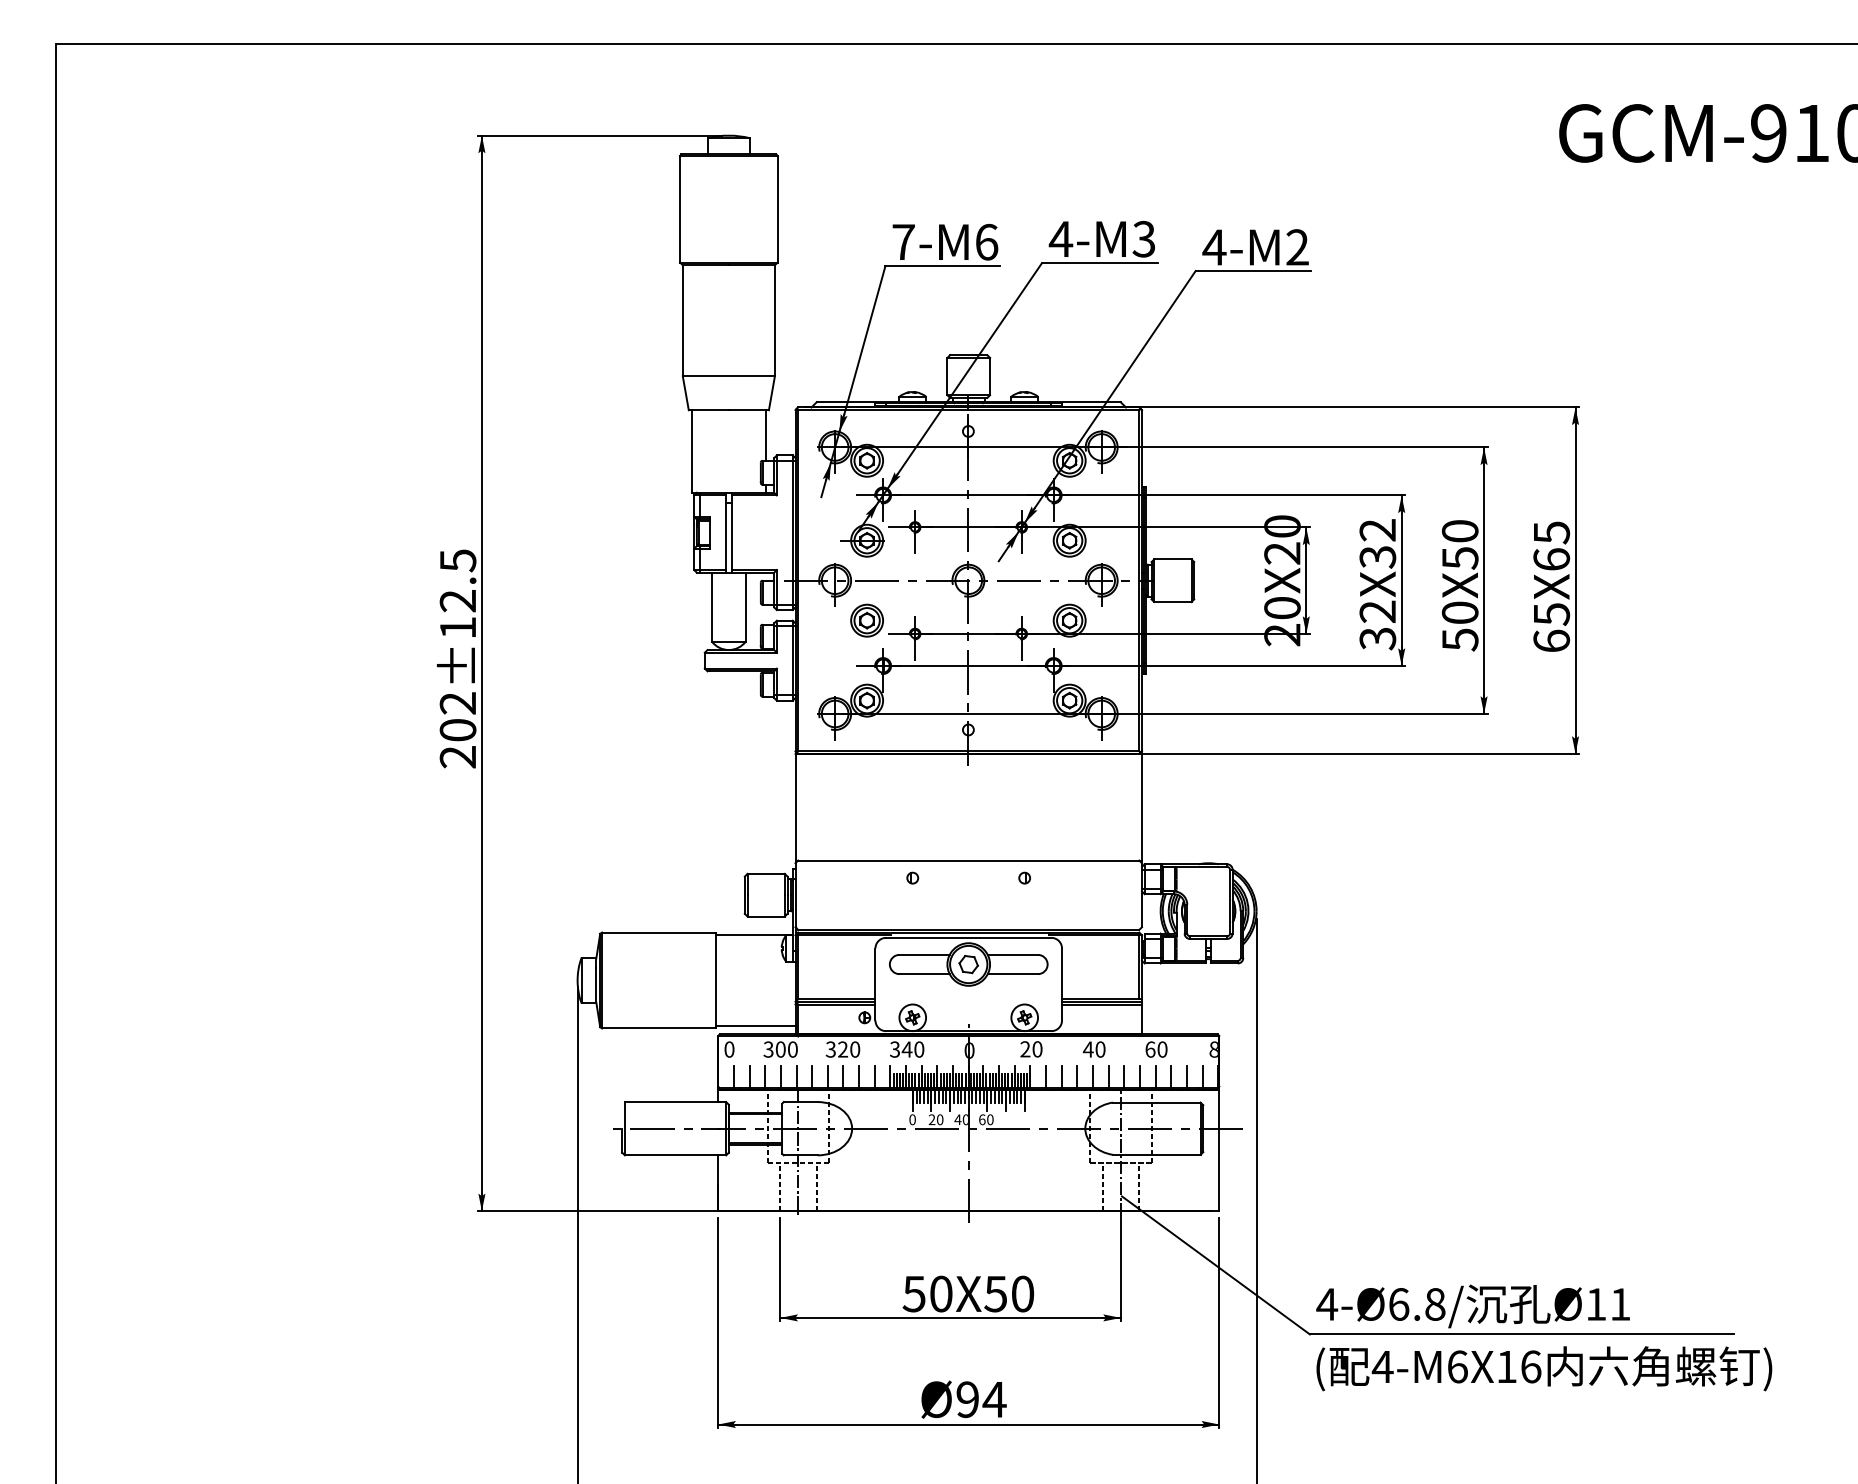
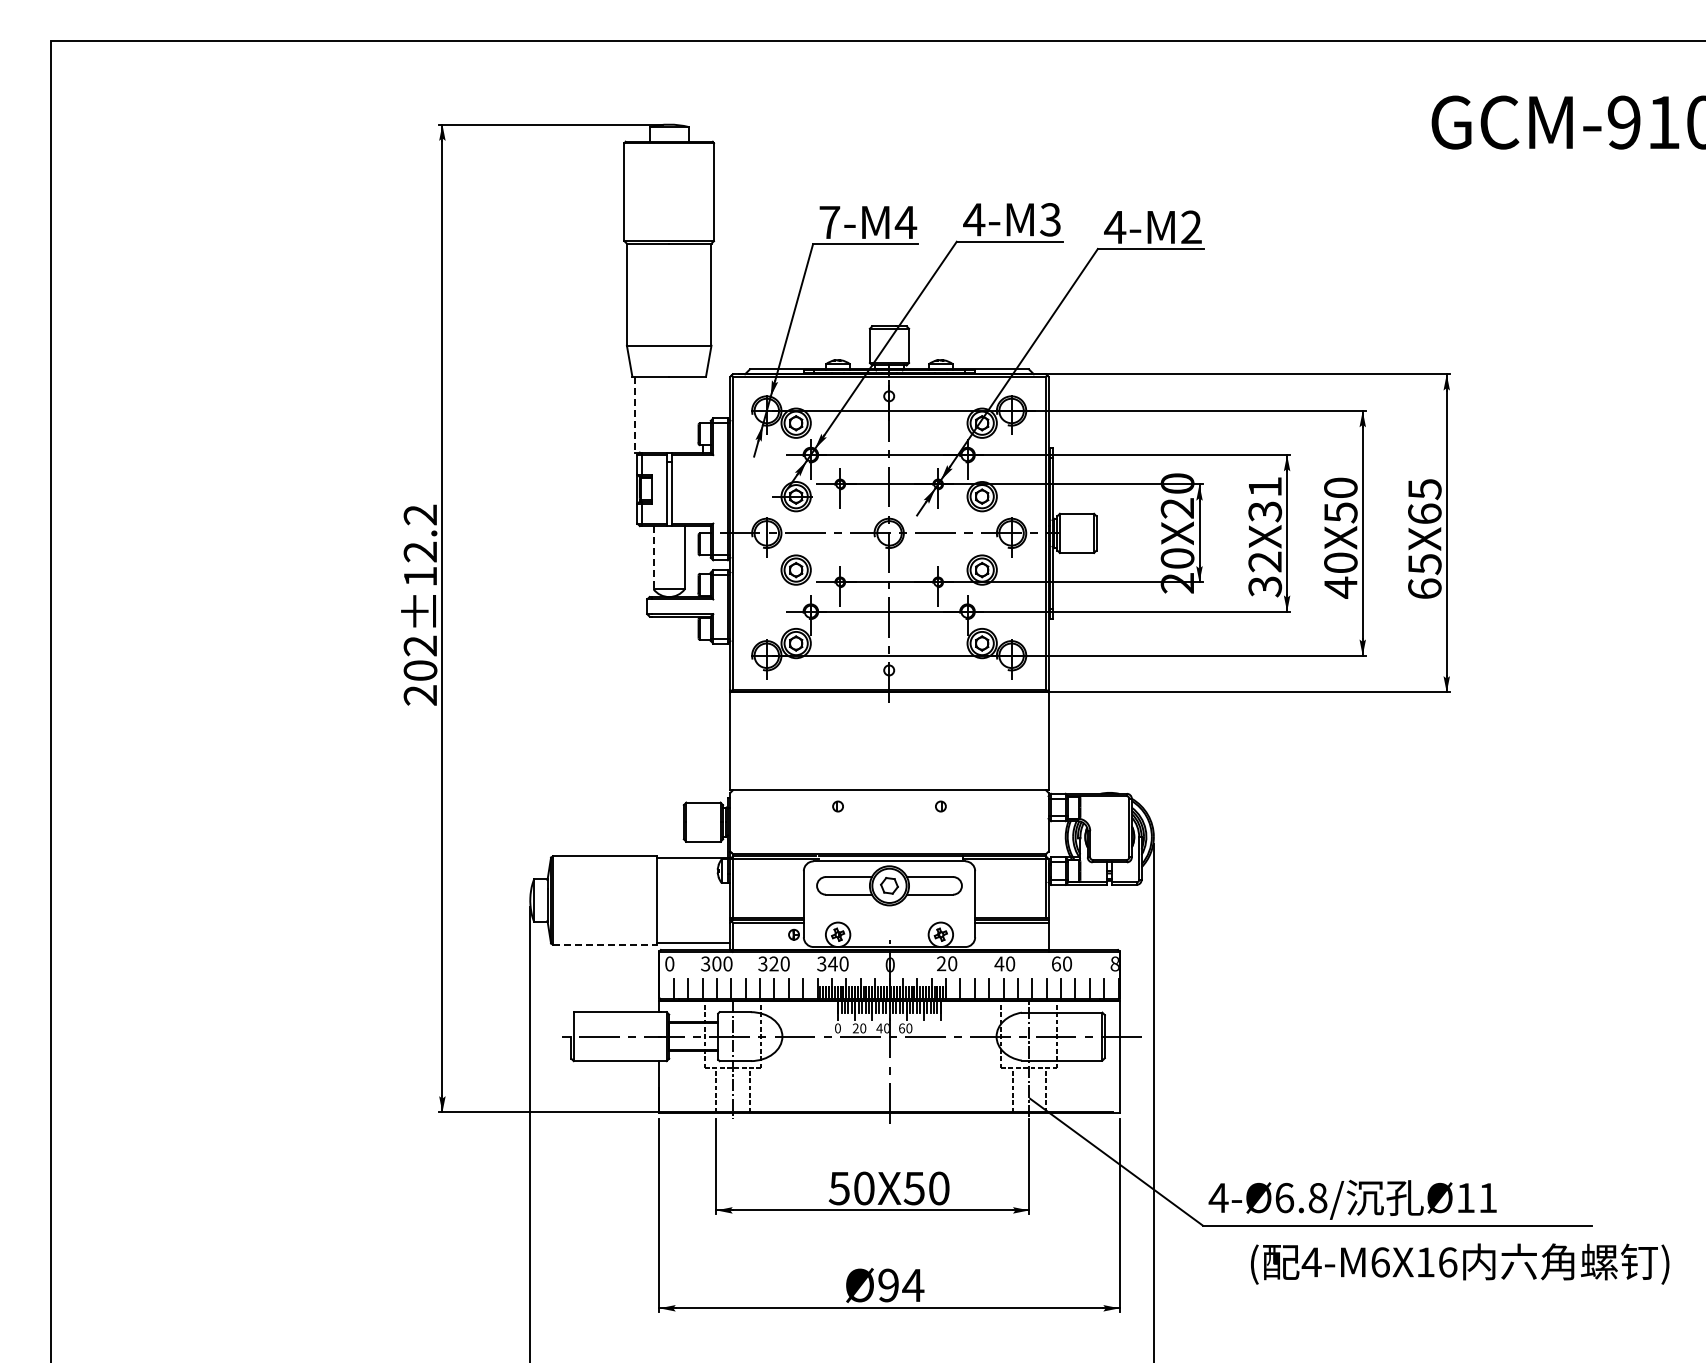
text: (986, 242) -> (905, 222), 7-M6 -> 7-M4
line: (766, 434) -> (703, 399), removed
line: (692, 451) -> (635, 414), solid -> dashed
text: (1377, 529) -> (1264, 486), 32X32 -> 32X31
text: (458, 560) -> (420, 514), 202±12.5 -> 202±12.2
line: (711, 606) -> (653, 557), solid -> dashed
text: (1459, 639) -> (1340, 587), 50X50 -> 40X50
line: (659, 1028) -> (605, 944), solid -> dashed
text: (1544, 1368) -> (1460, 1263), moved

